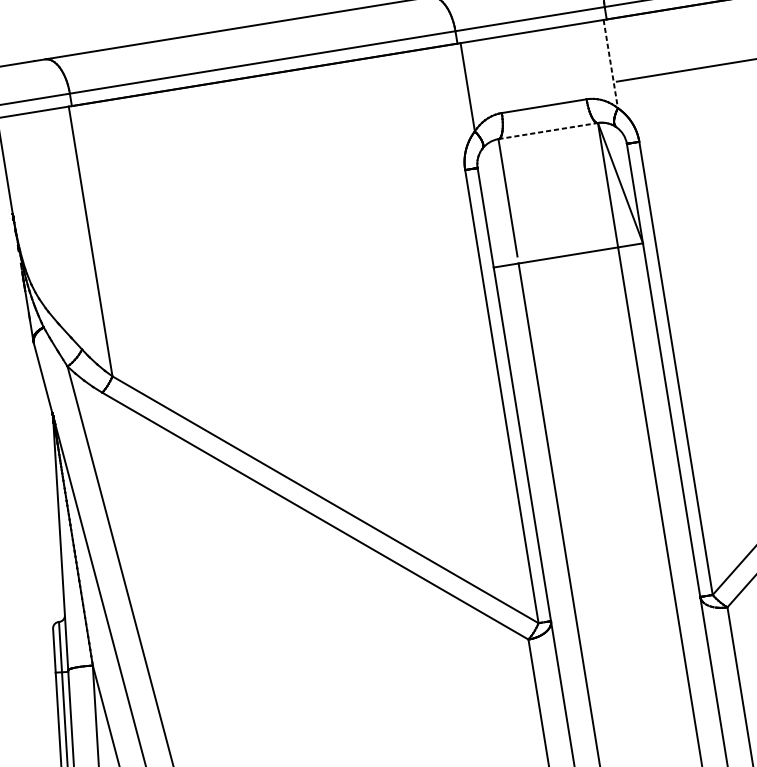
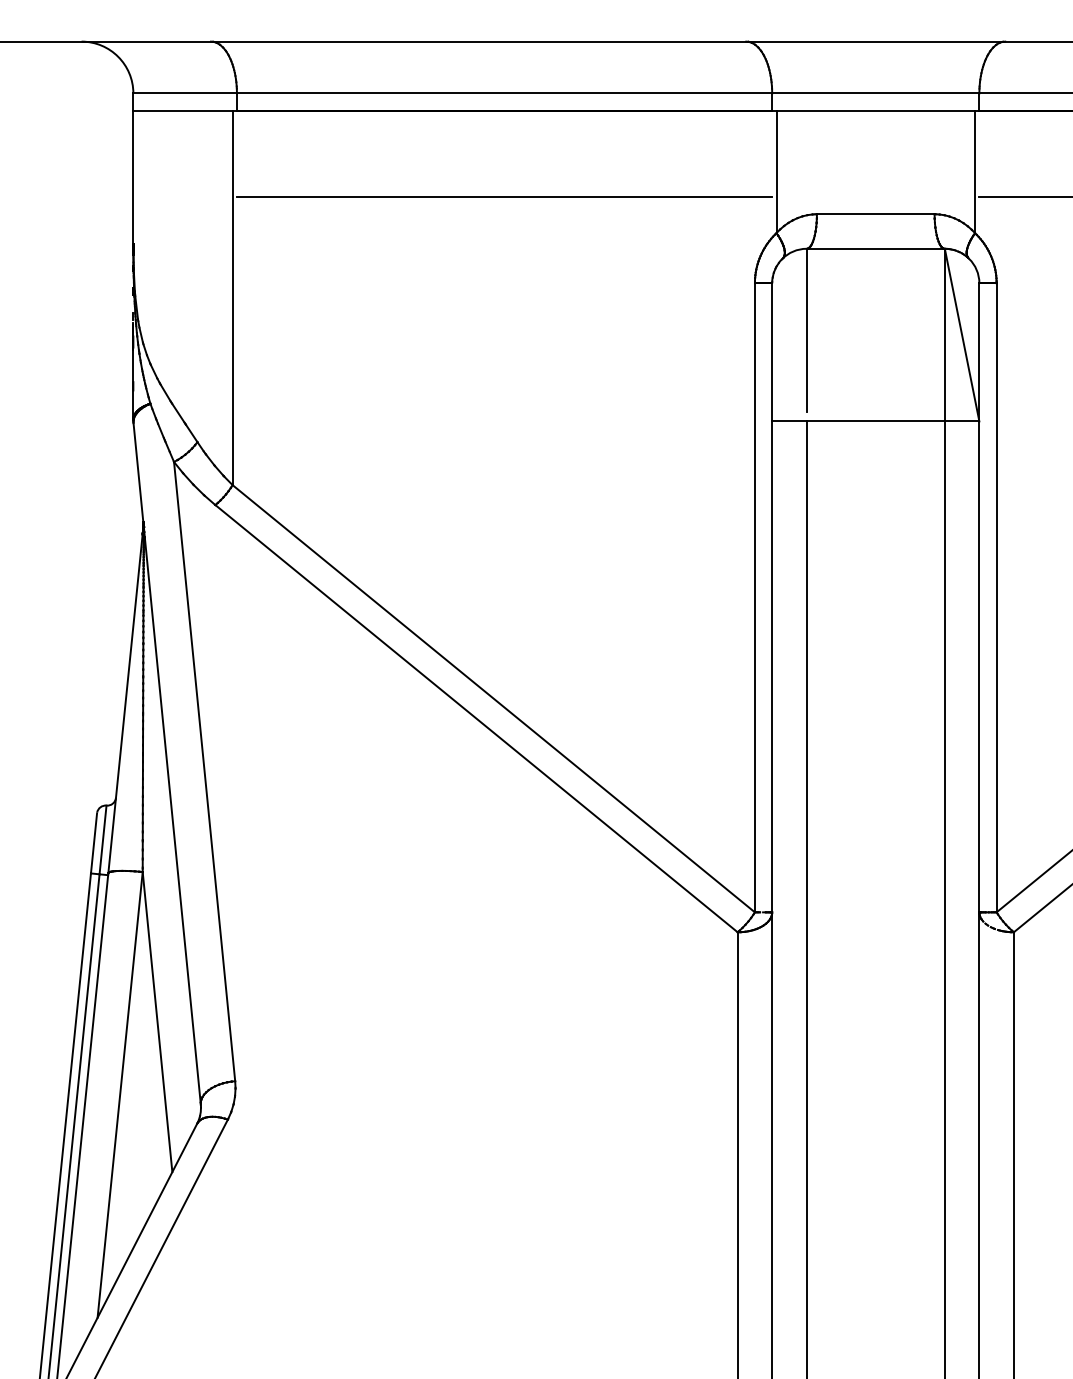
line: (611, 64) -> (975, 172), dashed -> solid
line: (548, 130) -> (876, 248), dashed -> solid
line: (274, 137) -> (504, 197), added

